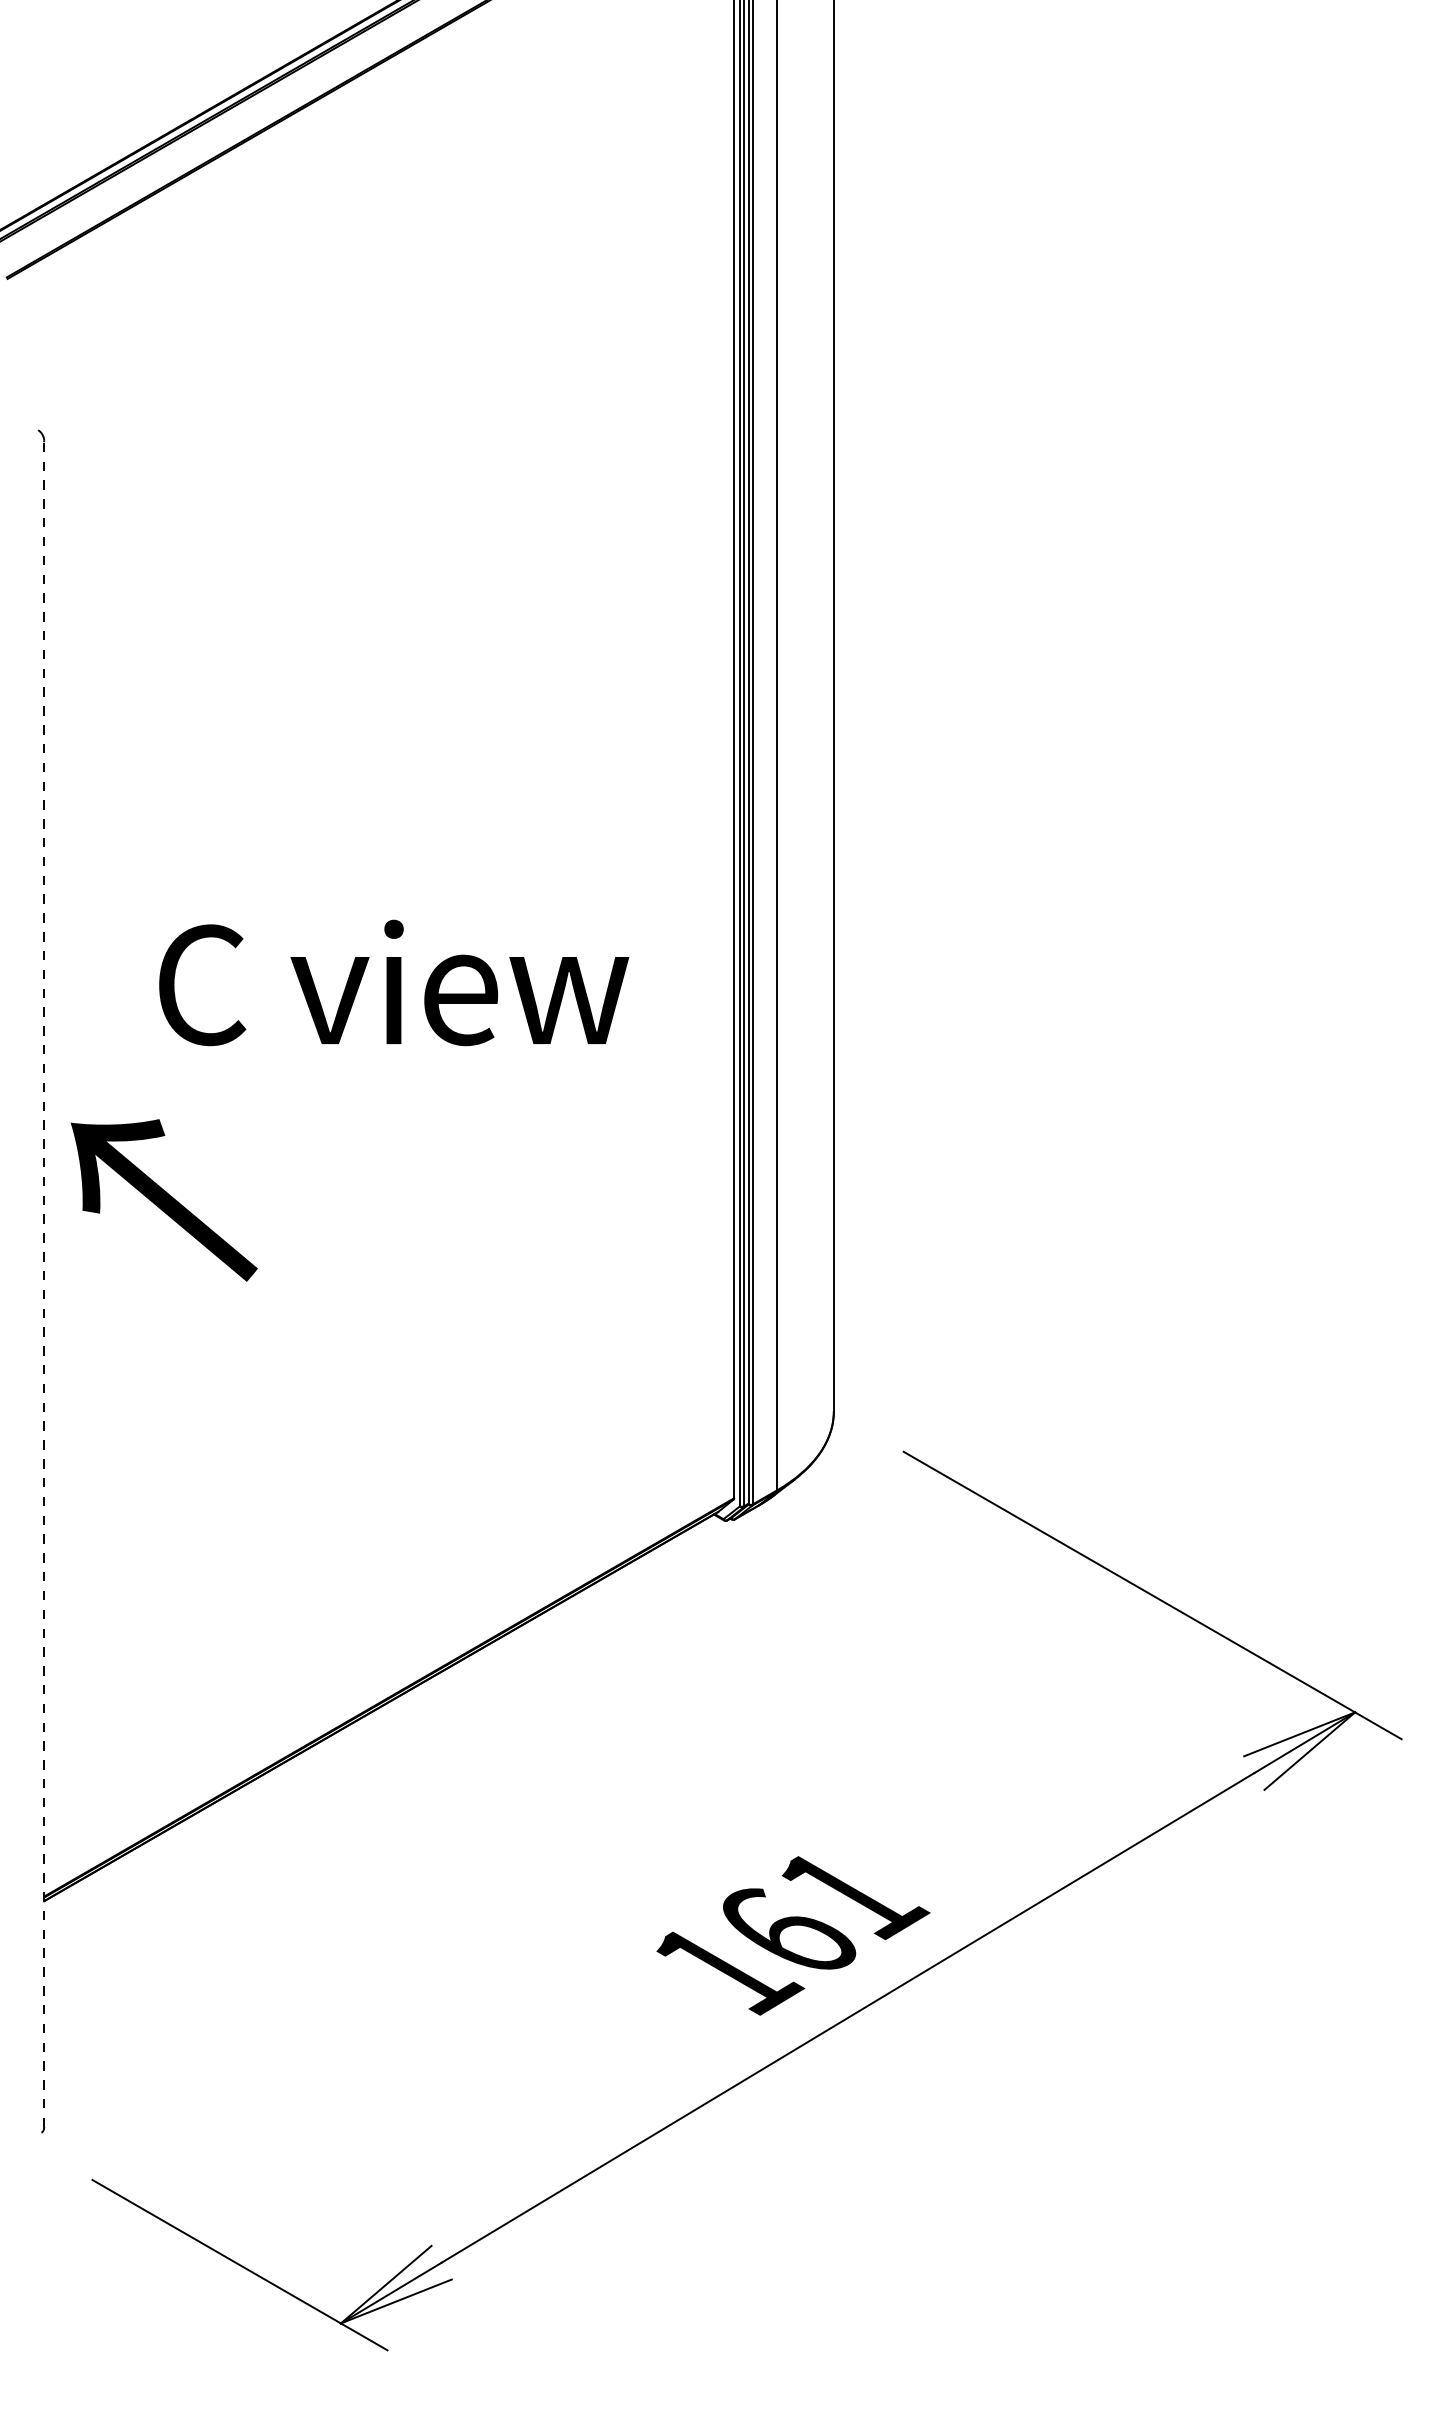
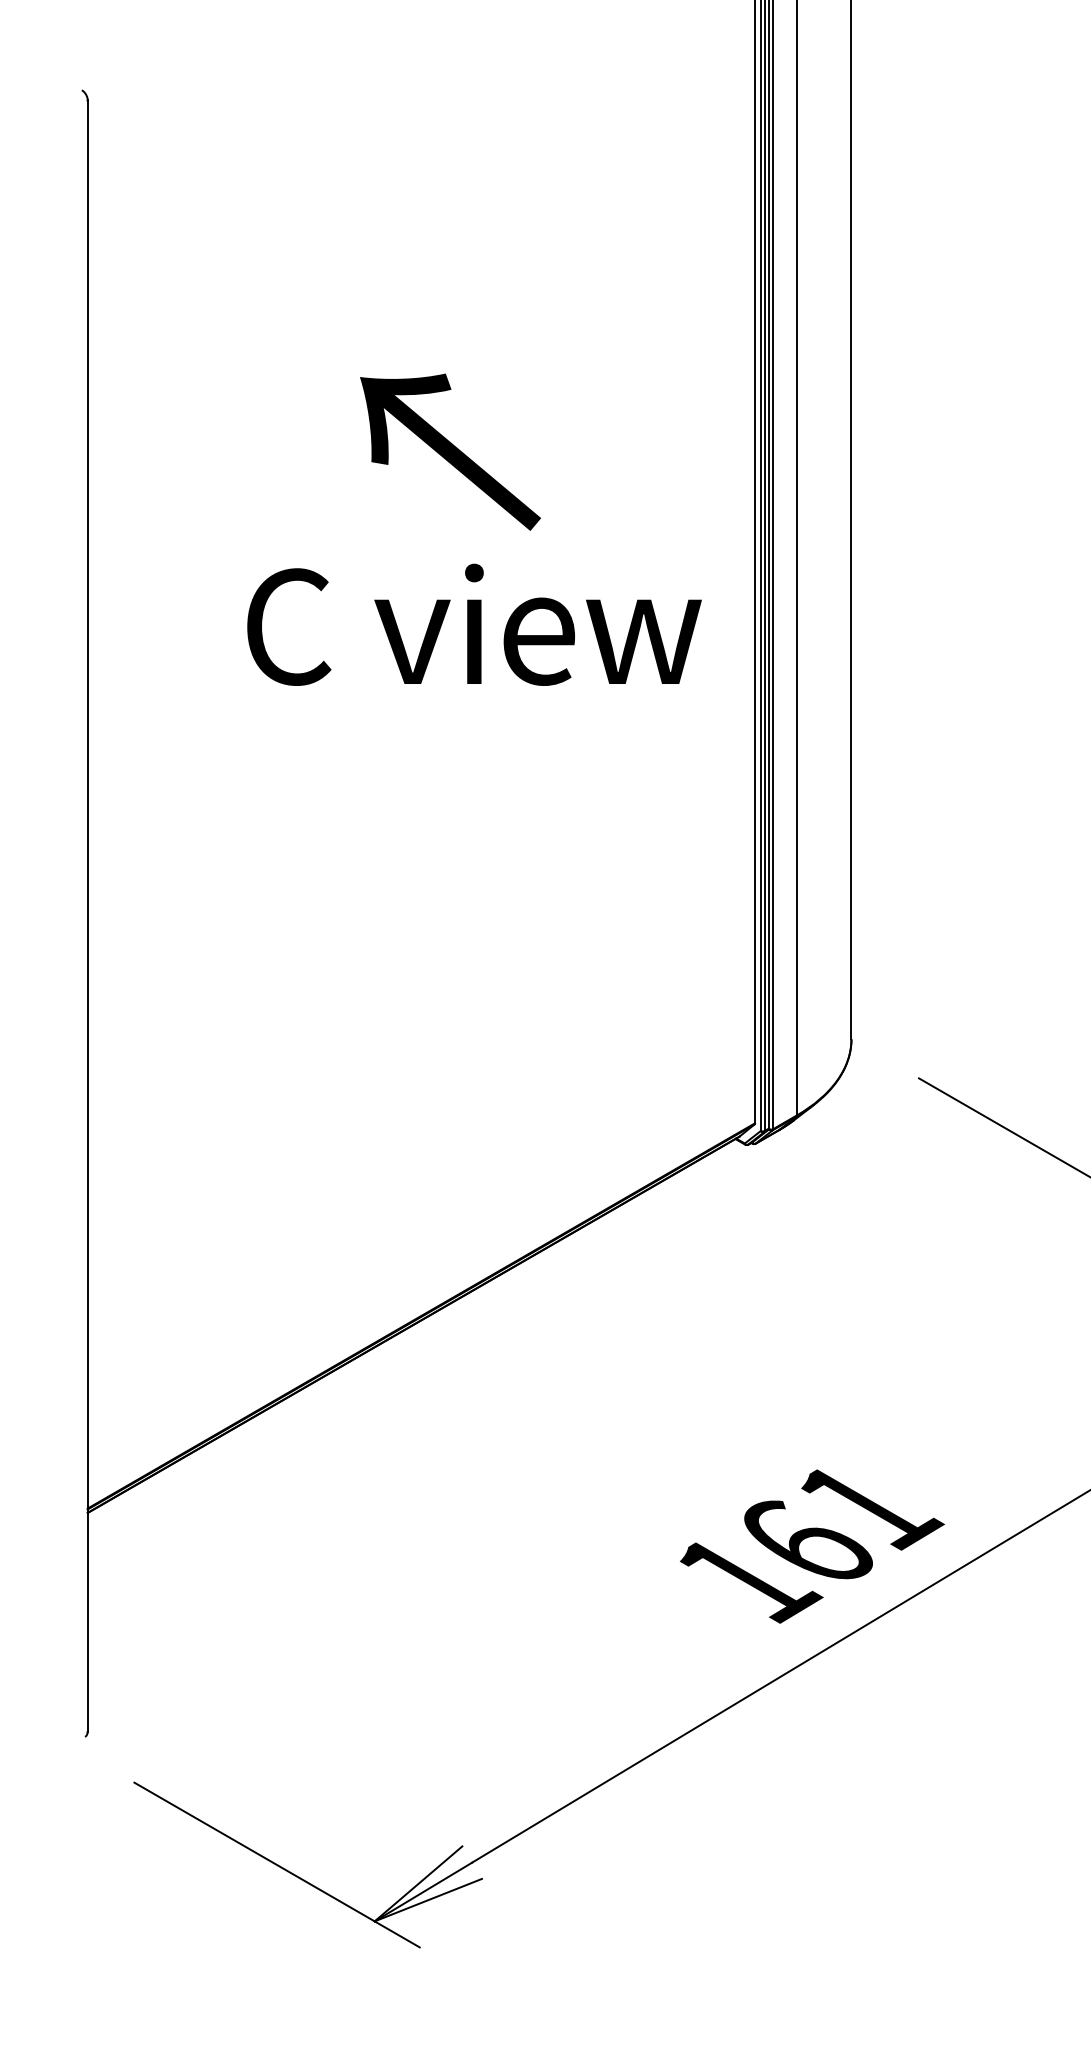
text: (394, 982) -> (474, 624), moved
text: (163, 1200) -> (449, 452), moved
line: (44, 1283) -> (87, 915), dashed -> solid

